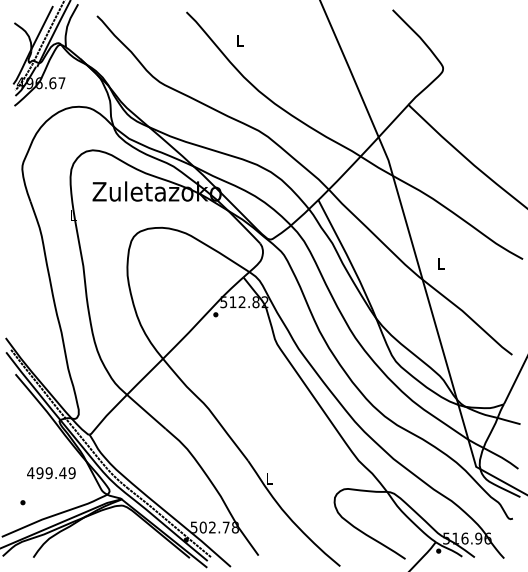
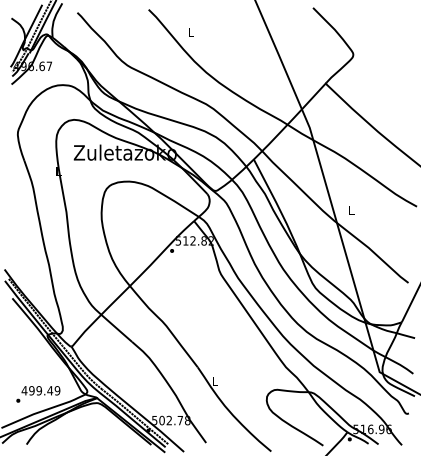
text: (51, 473) -> (41, 391), moved

